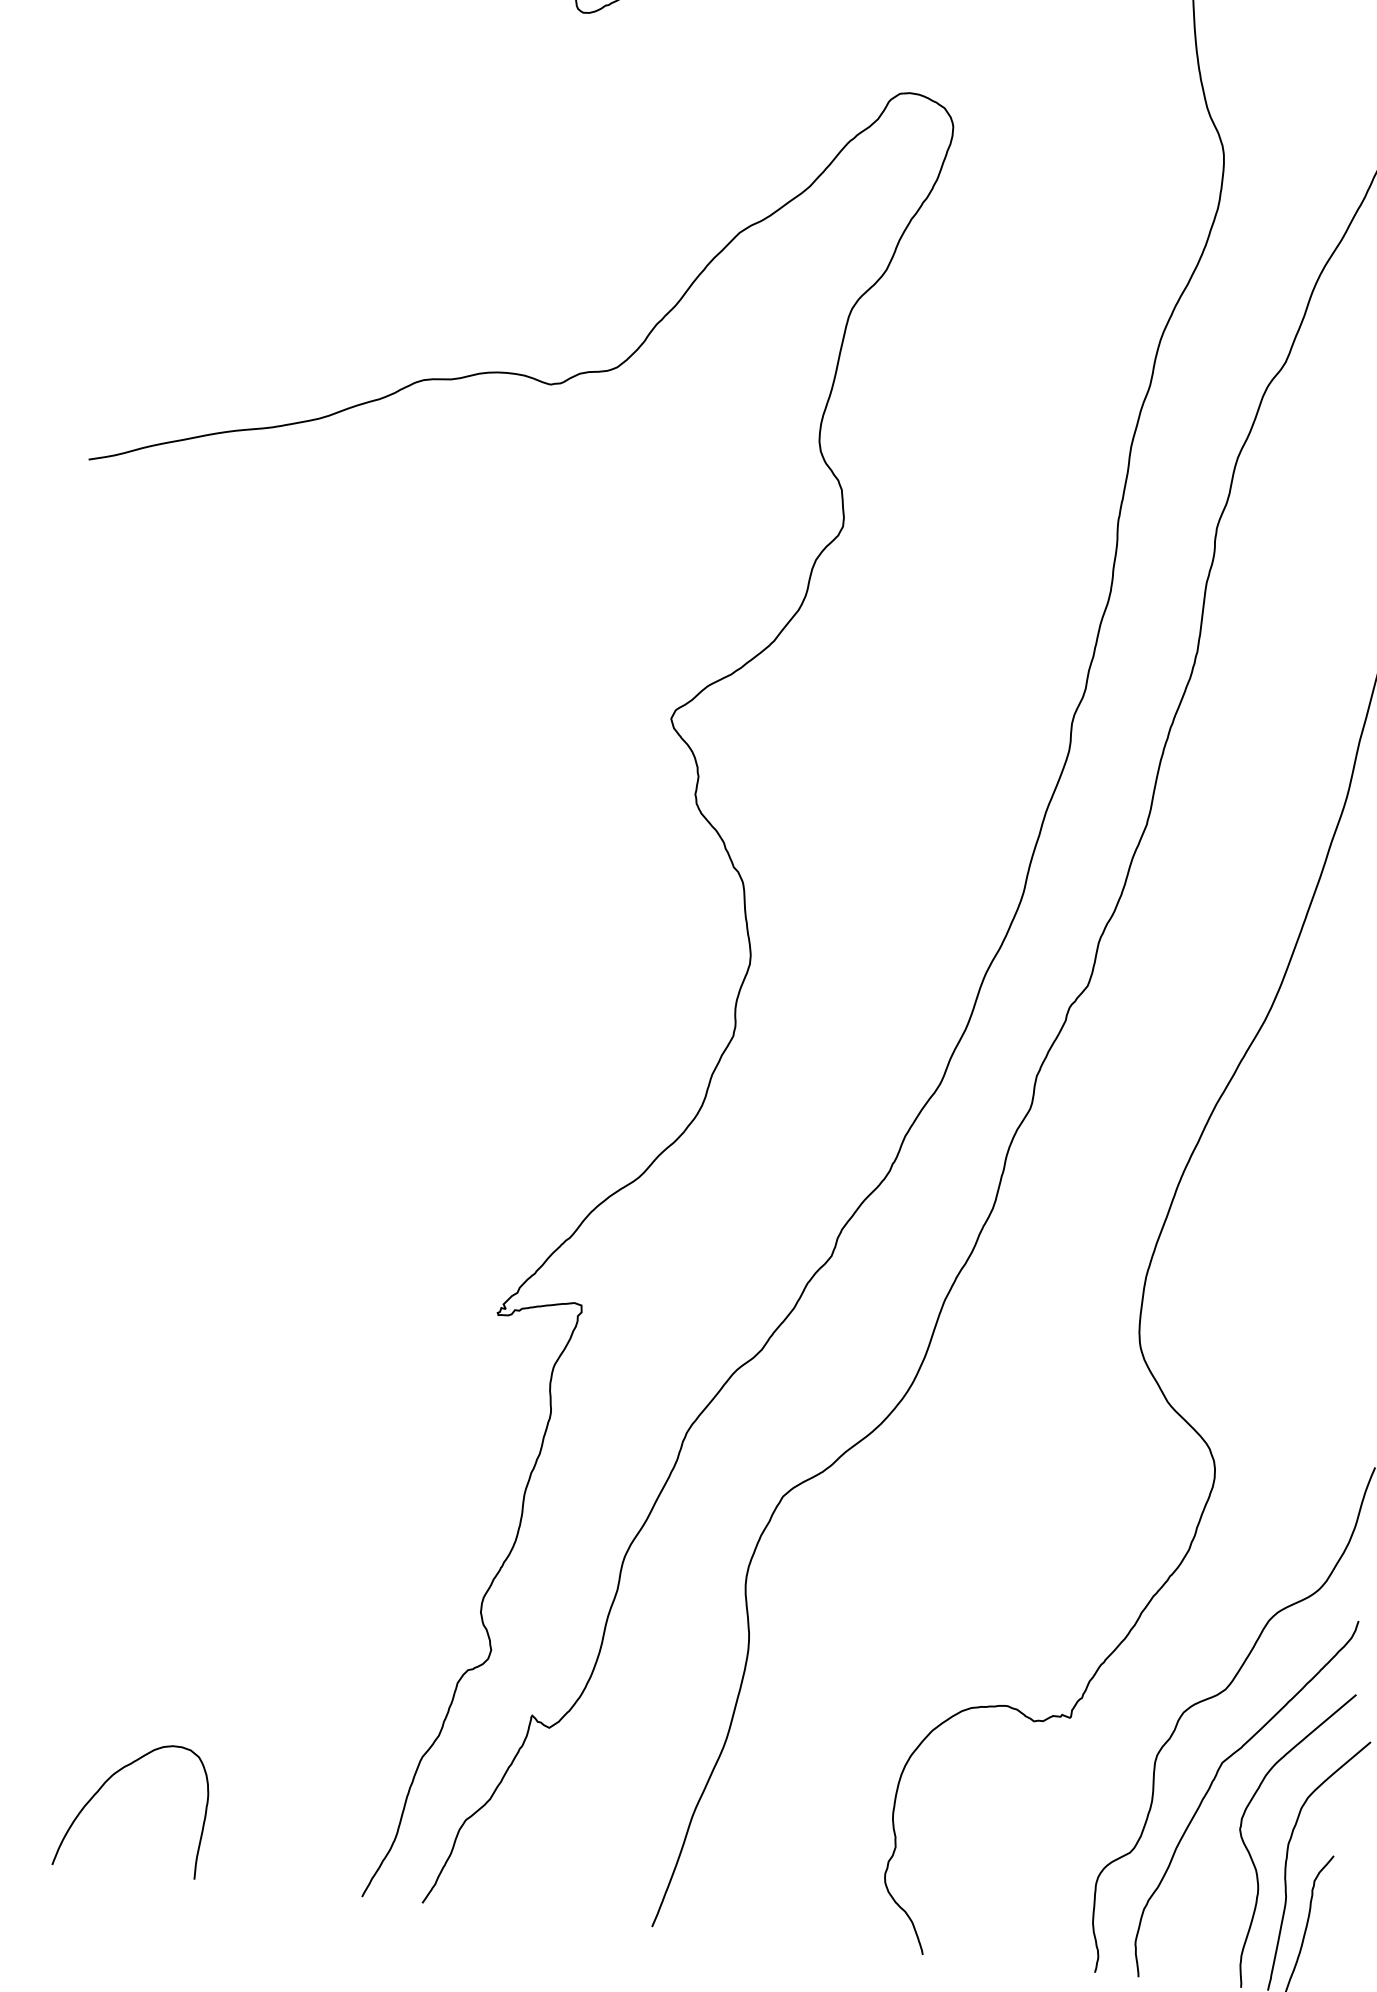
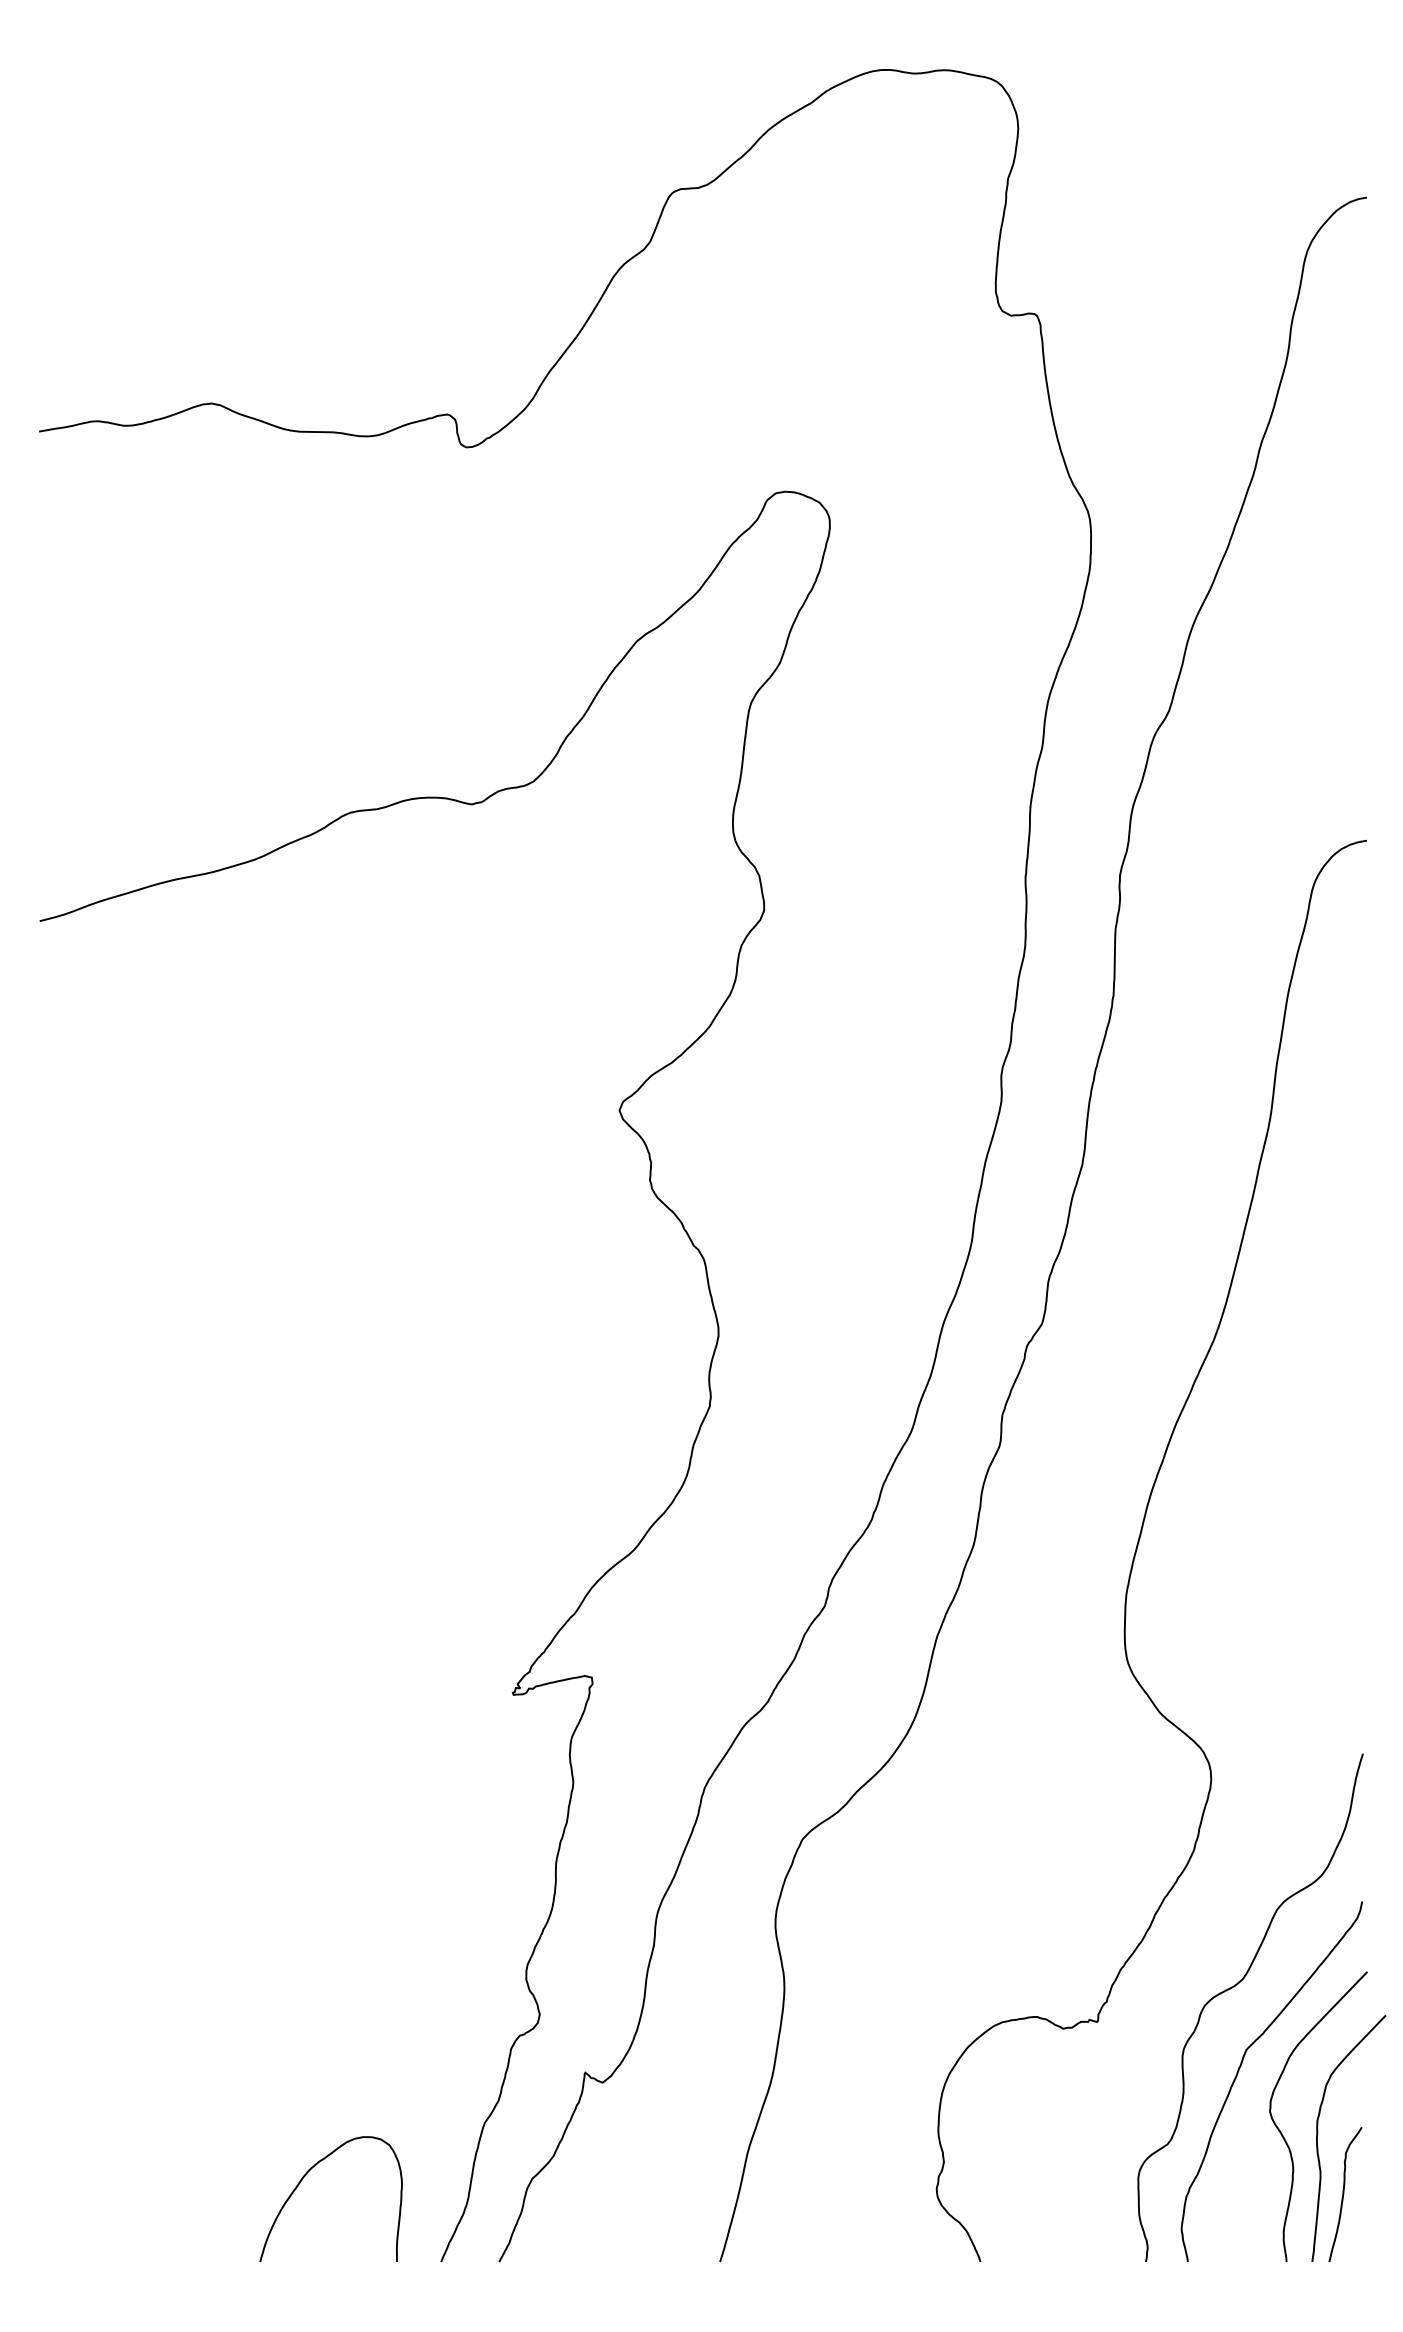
curve: (109, 1779) -> (306, 2175), moved

